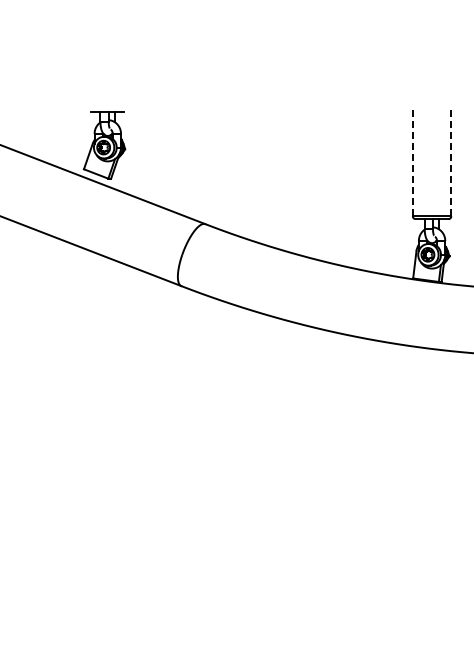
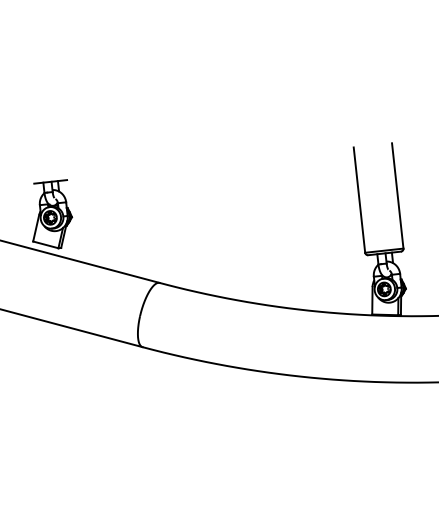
line: (412, 163) -> (359, 200), dashed -> solid
line: (451, 163) -> (397, 196), dashed -> solid

